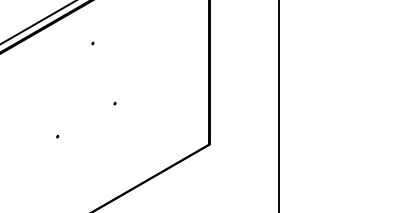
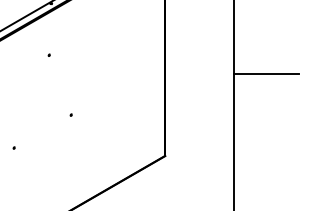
line: (310, 62) -> (265, 74), added

